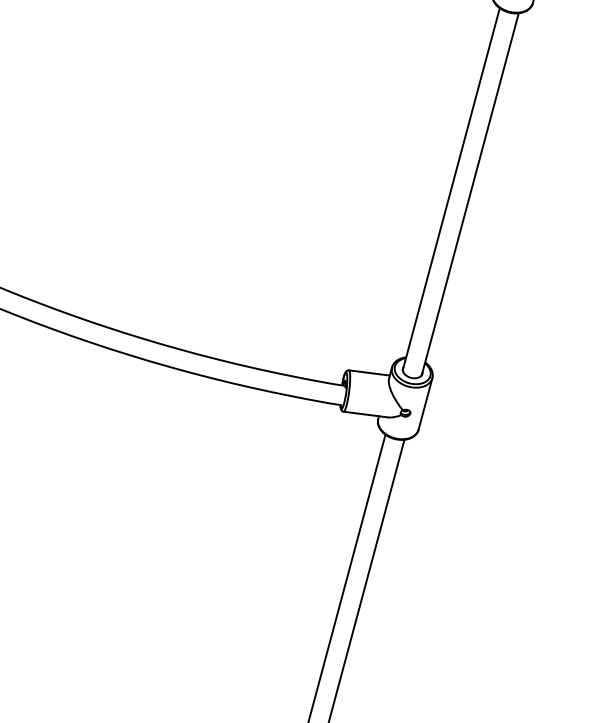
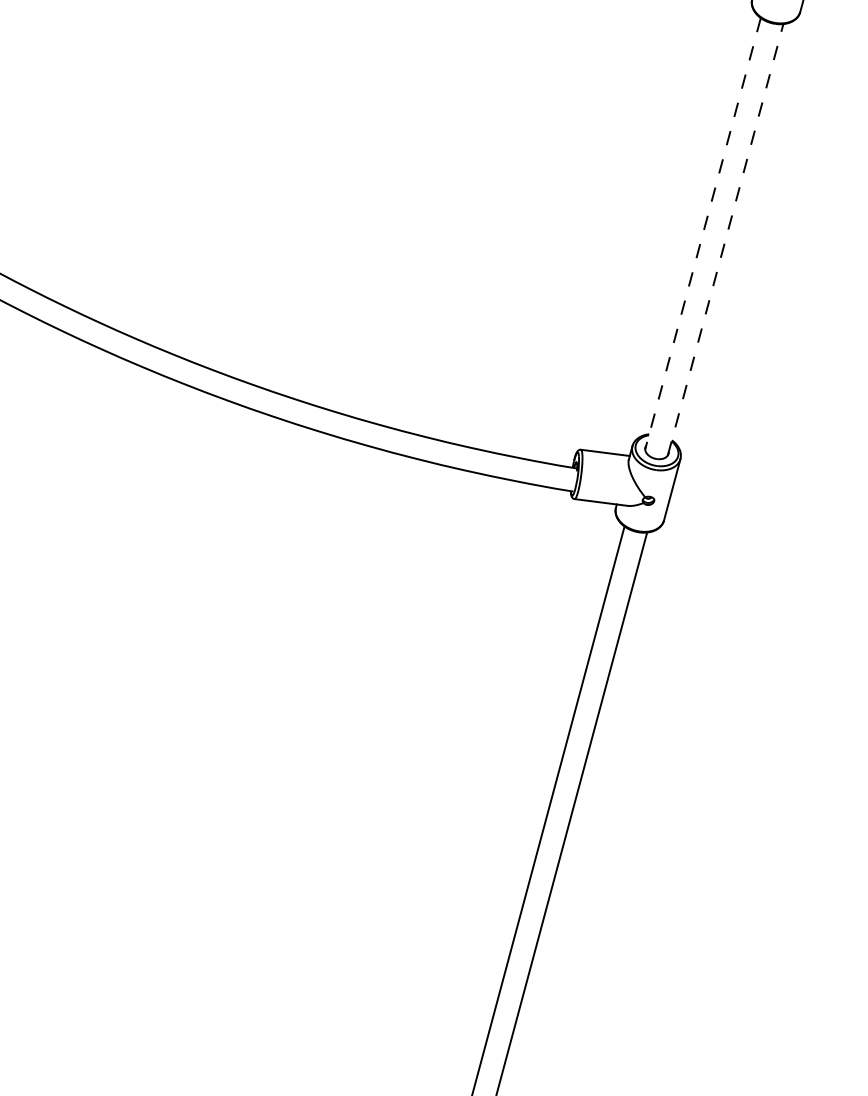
line: (450, 189) -> (702, 234), solid -> dashed
line: (470, 193) -> (725, 239), solid -> dashed

